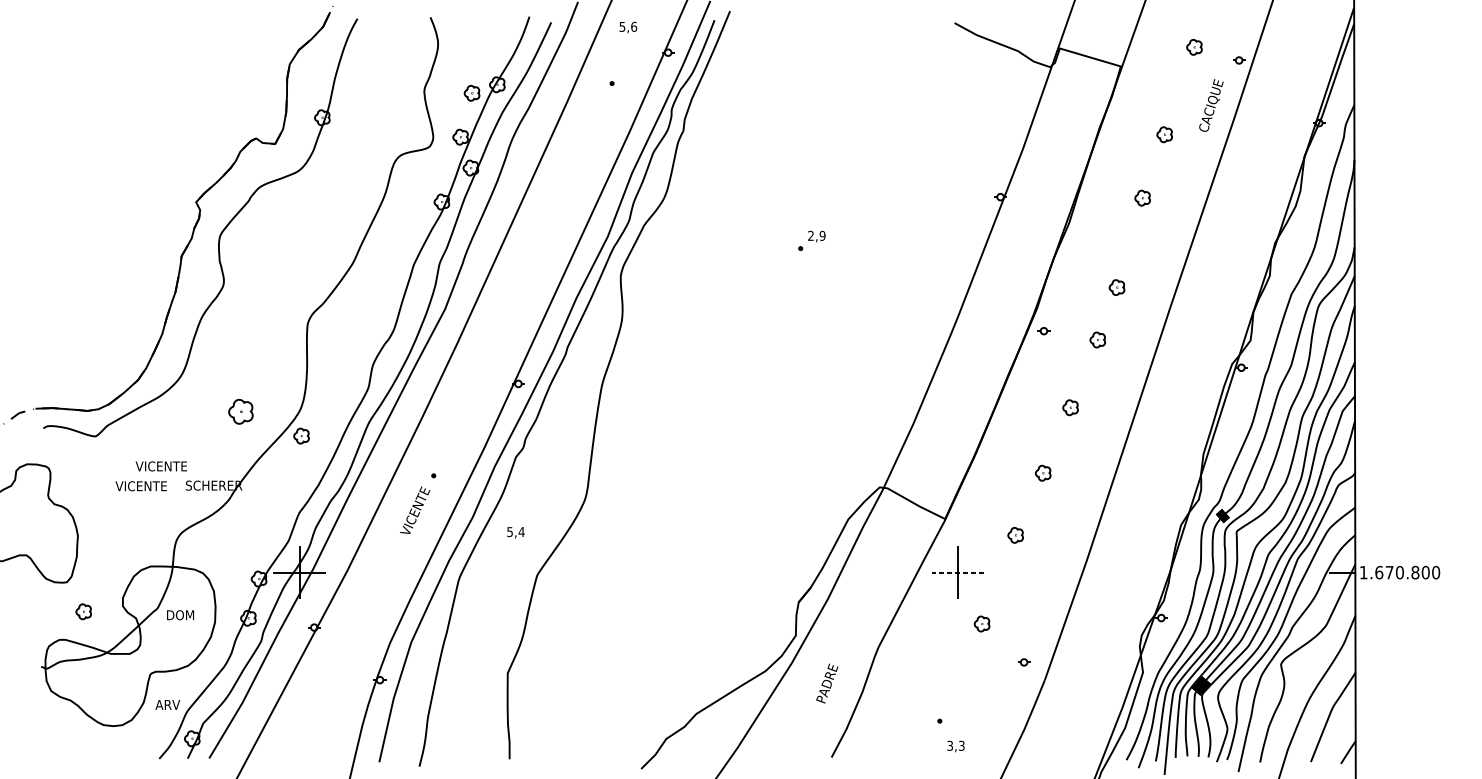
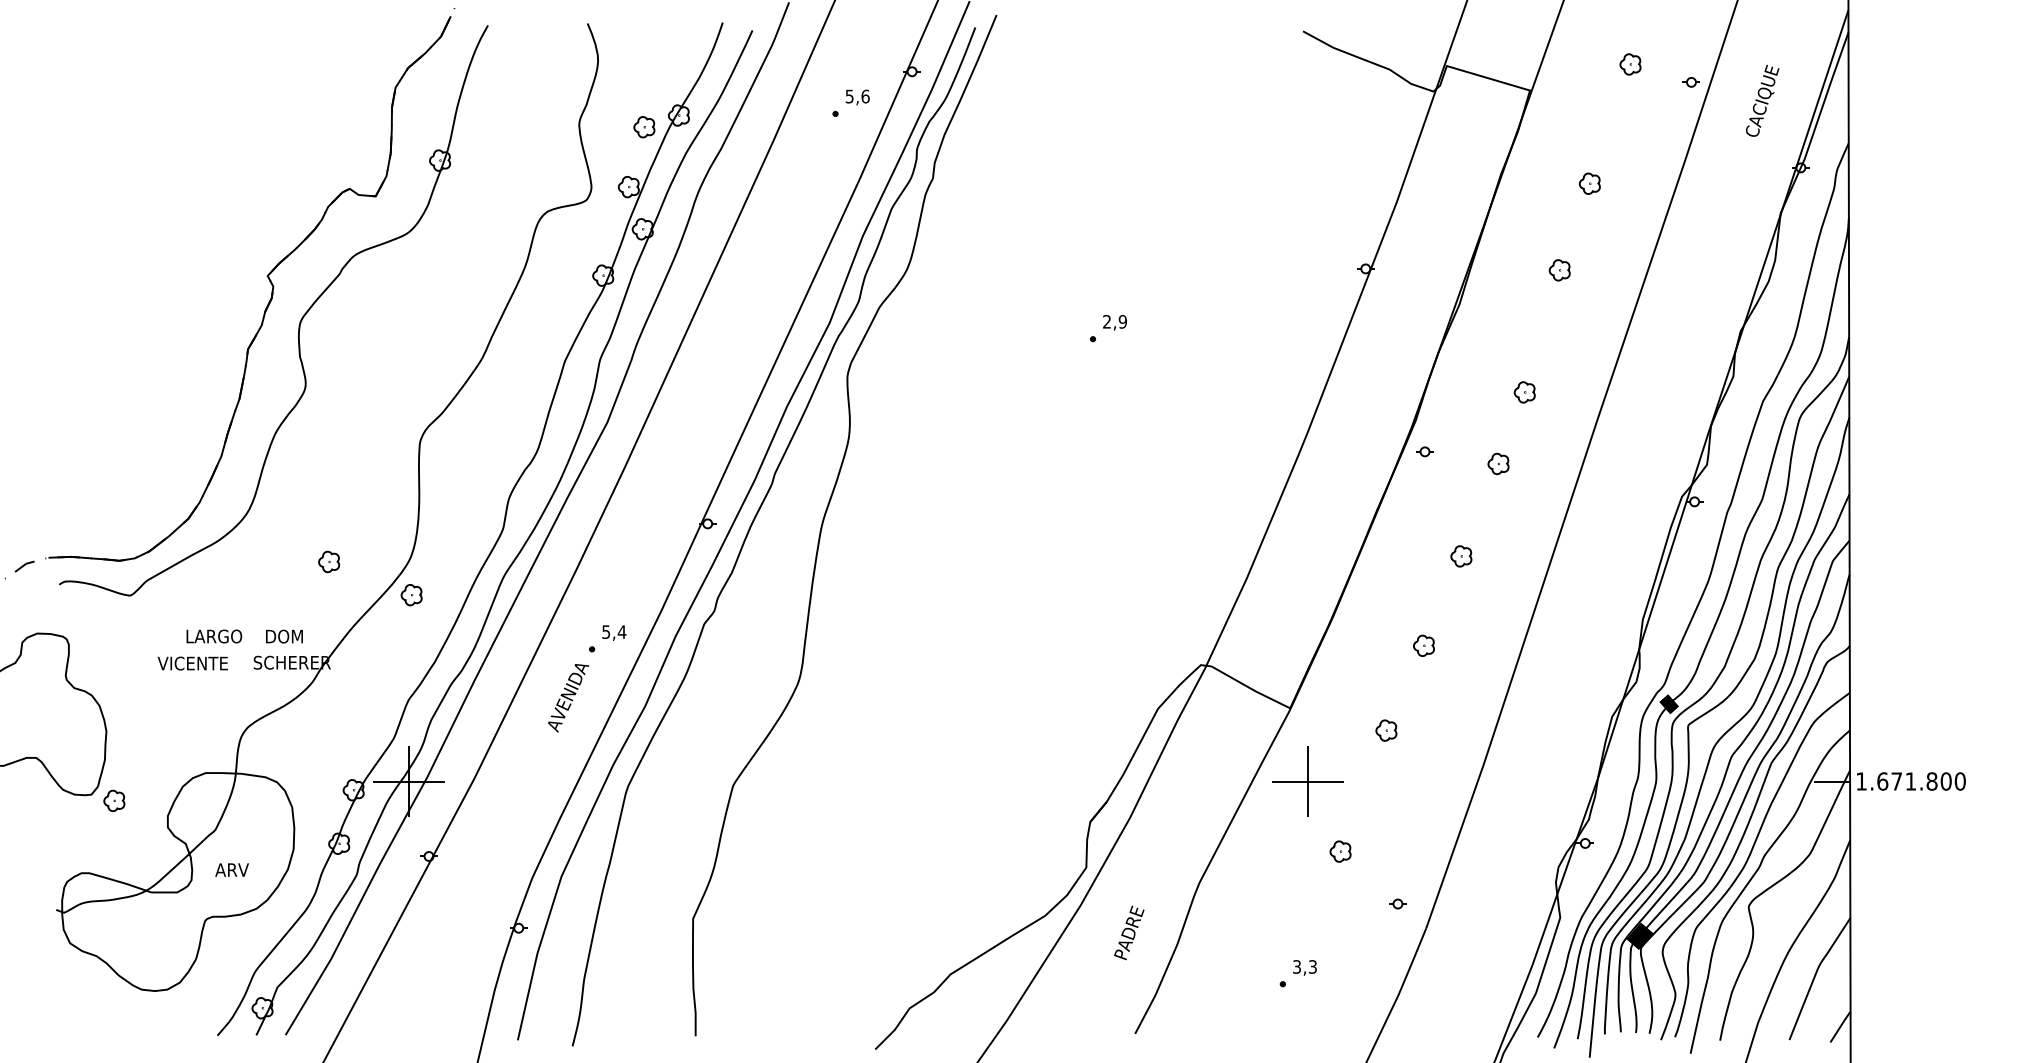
text: (628, 27) -> (857, 97), moved
text: (1211, 105) -> (1762, 100), moved
part: (241, 411) -> (329, 561), size x0.62
text: (161, 466) -> (220, 636), VICENTE -> LARGO
text: (415, 511) -> (567, 697), VICENTE -> AVENIDA
text: (516, 532) -> (614, 632), moved
line: (957, 572) -> (1307, 781), dashed -> solid
text: (1399, 572) -> (1910, 781), 1.670.800 -> 1.671.800
part: (83, 611) -> (114, 800), moved
text: (180, 615) -> (284, 636), moved
text: (167, 704) -> (231, 869), moved
text: (955, 746) -> (1304, 967), moved

